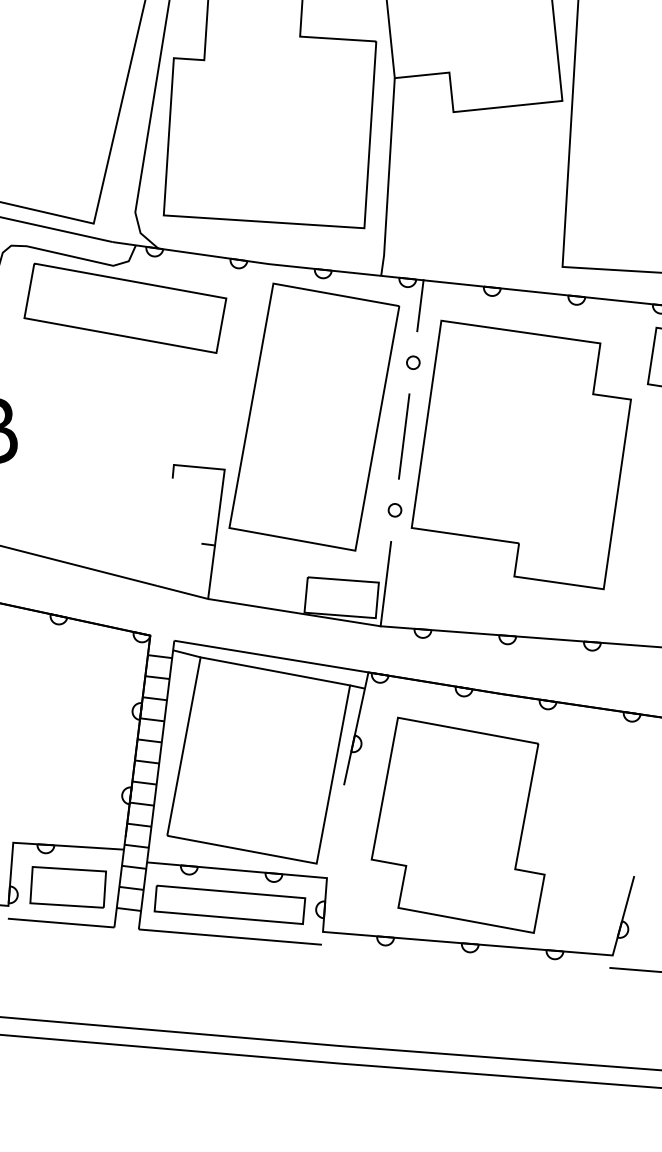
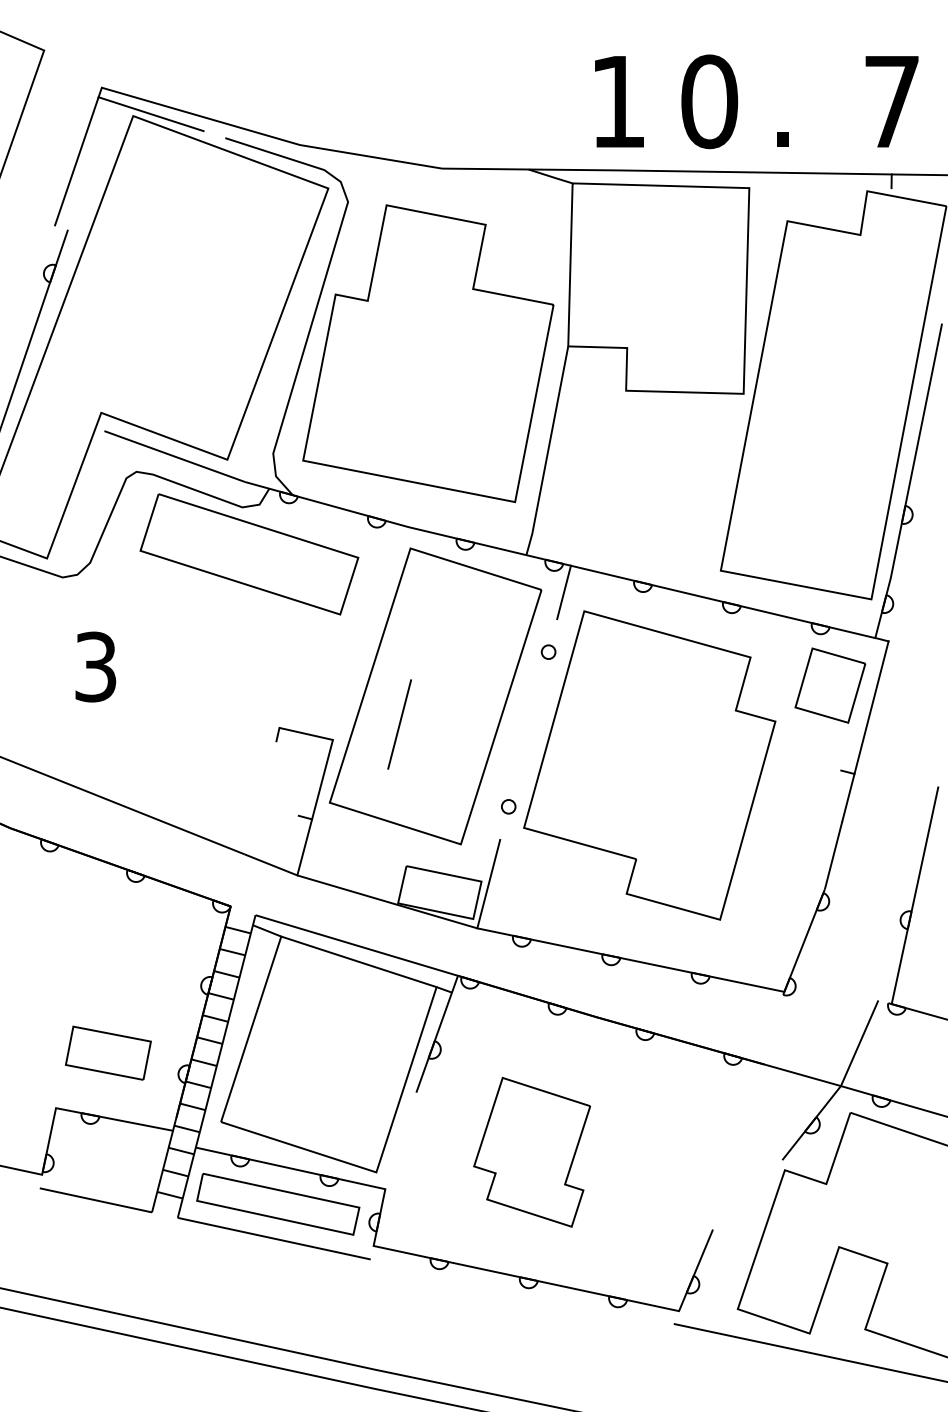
line: (404, 436) -> (399, 724), moved
part: (457, 826) -> (531, 1152), size x0.6
part: (67, 886) -> (107, 1052), moved

